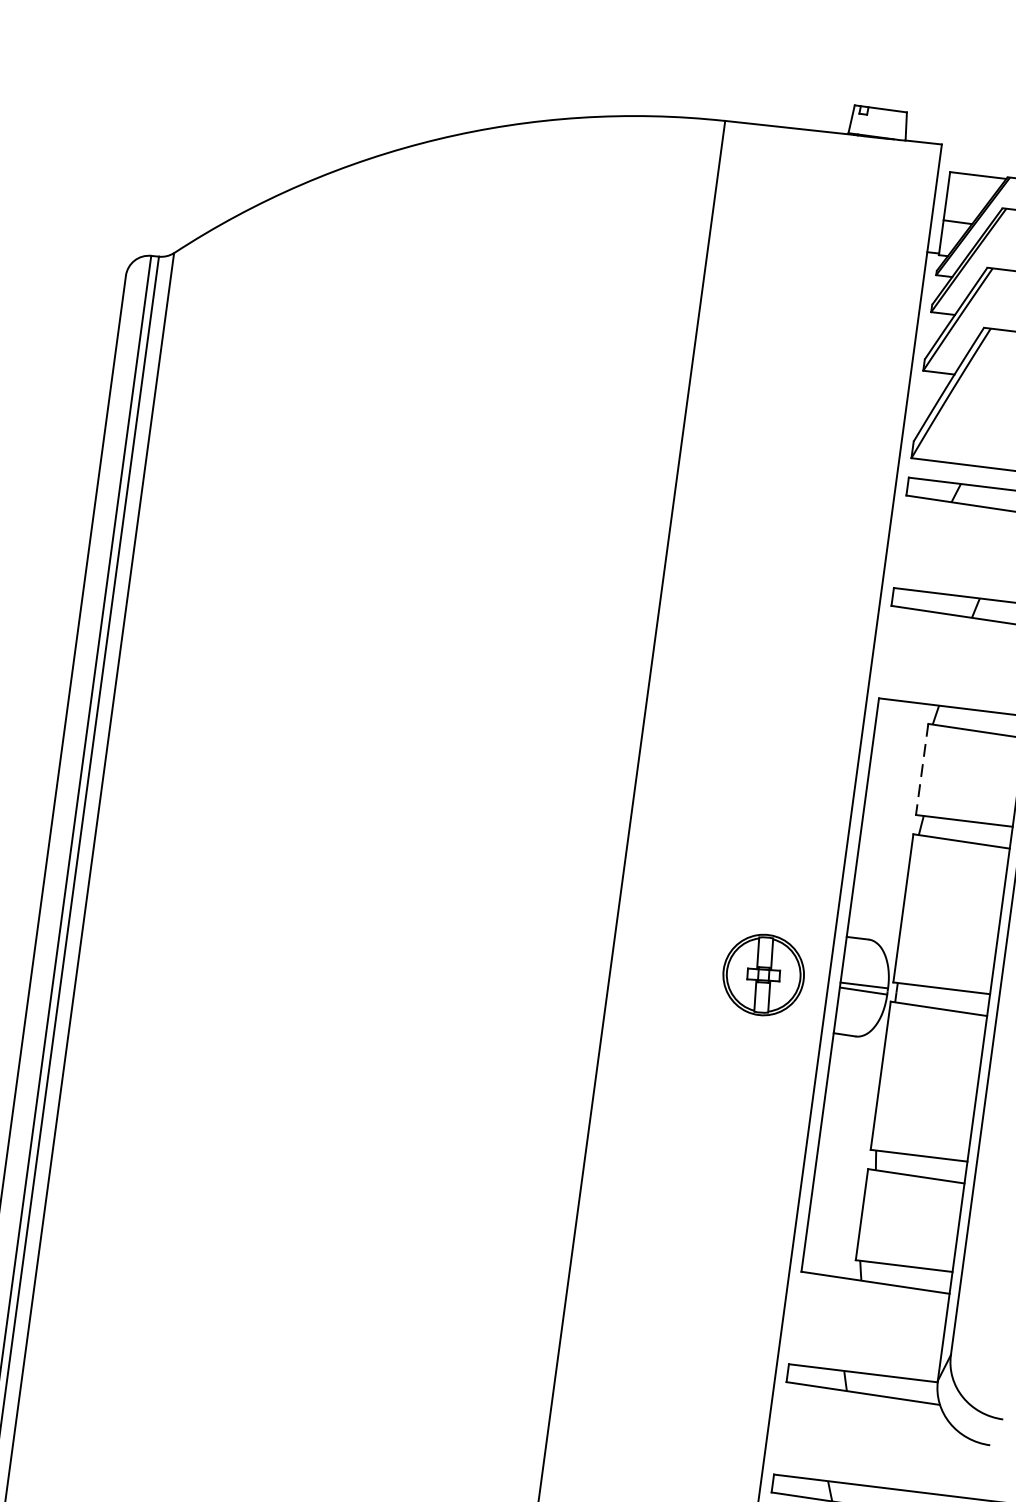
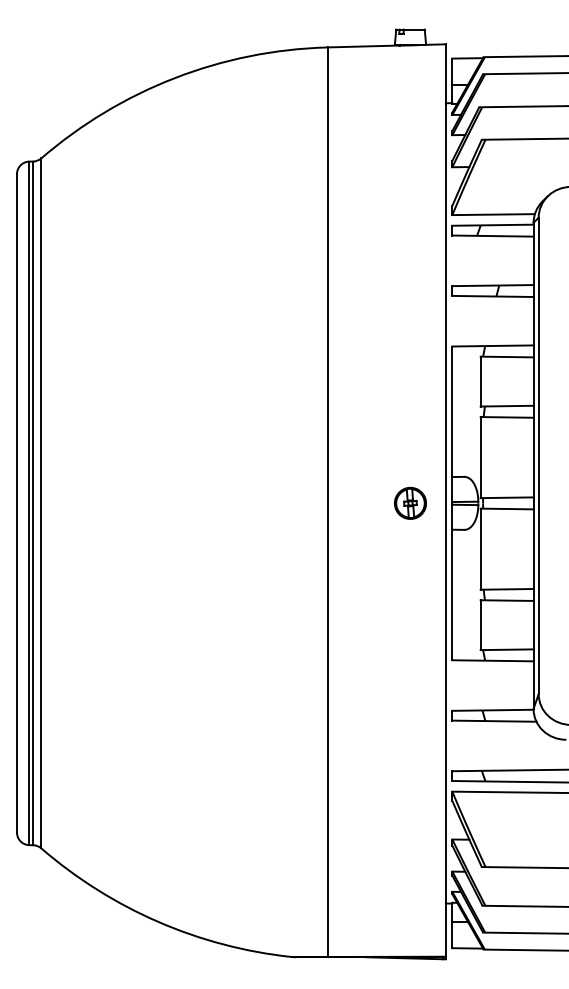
line: (921, 769) -> (480, 381), dashed -> solid
part: (764, 973) -> (410, 502), size x0.71

